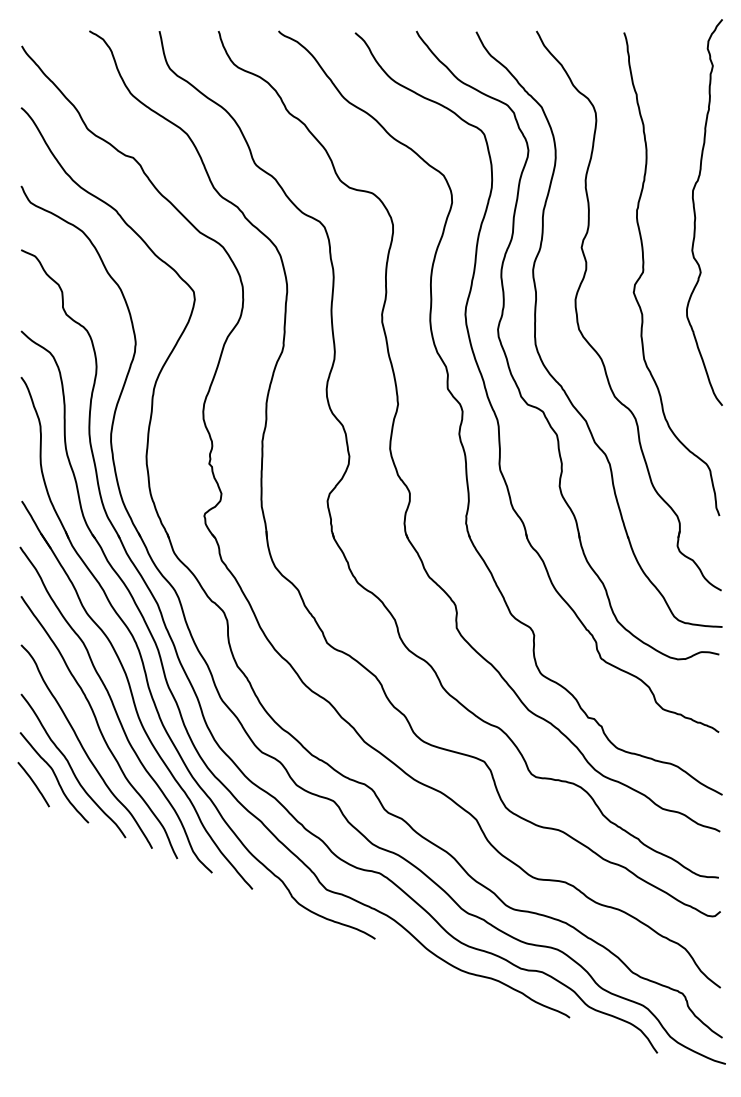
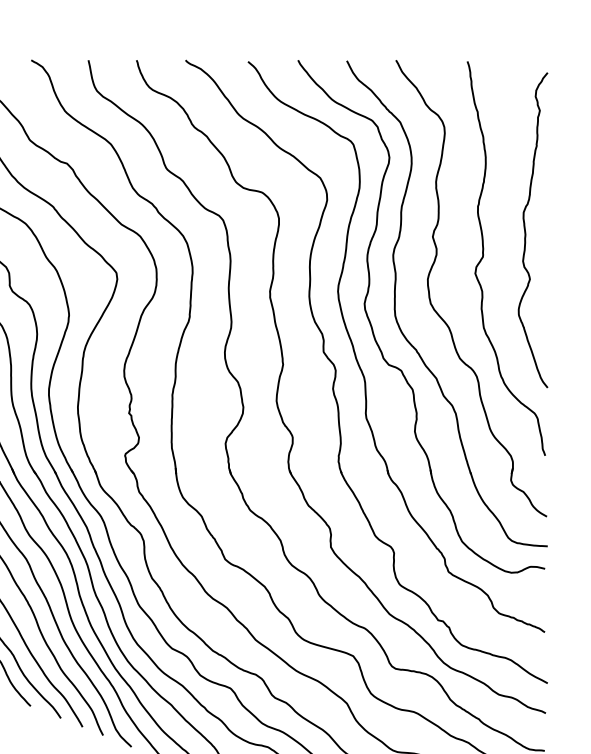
curve: (695, 212) -> (525, 230), moved

